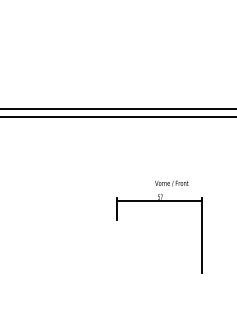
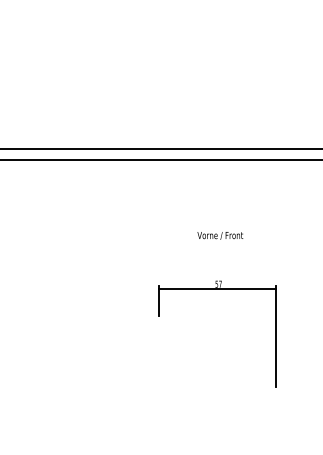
text: (172, 183) -> (220, 235), moved
part: (159, 200) -> (217, 289), moved

